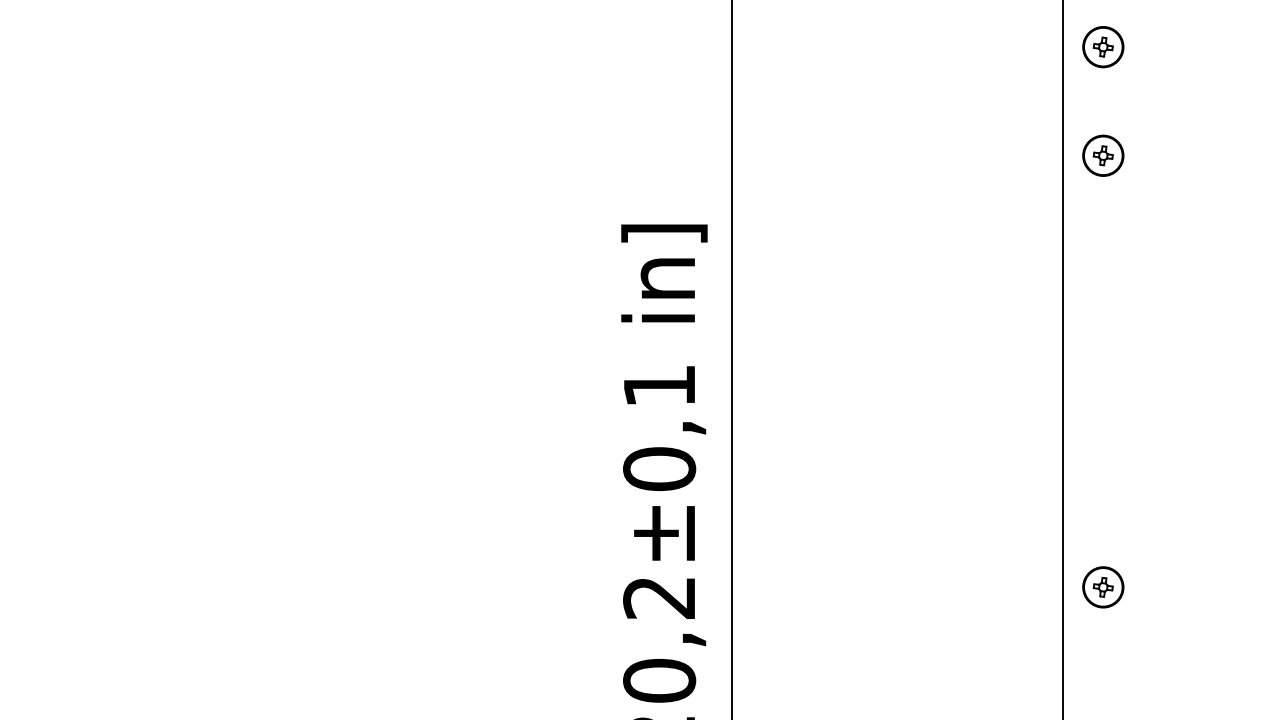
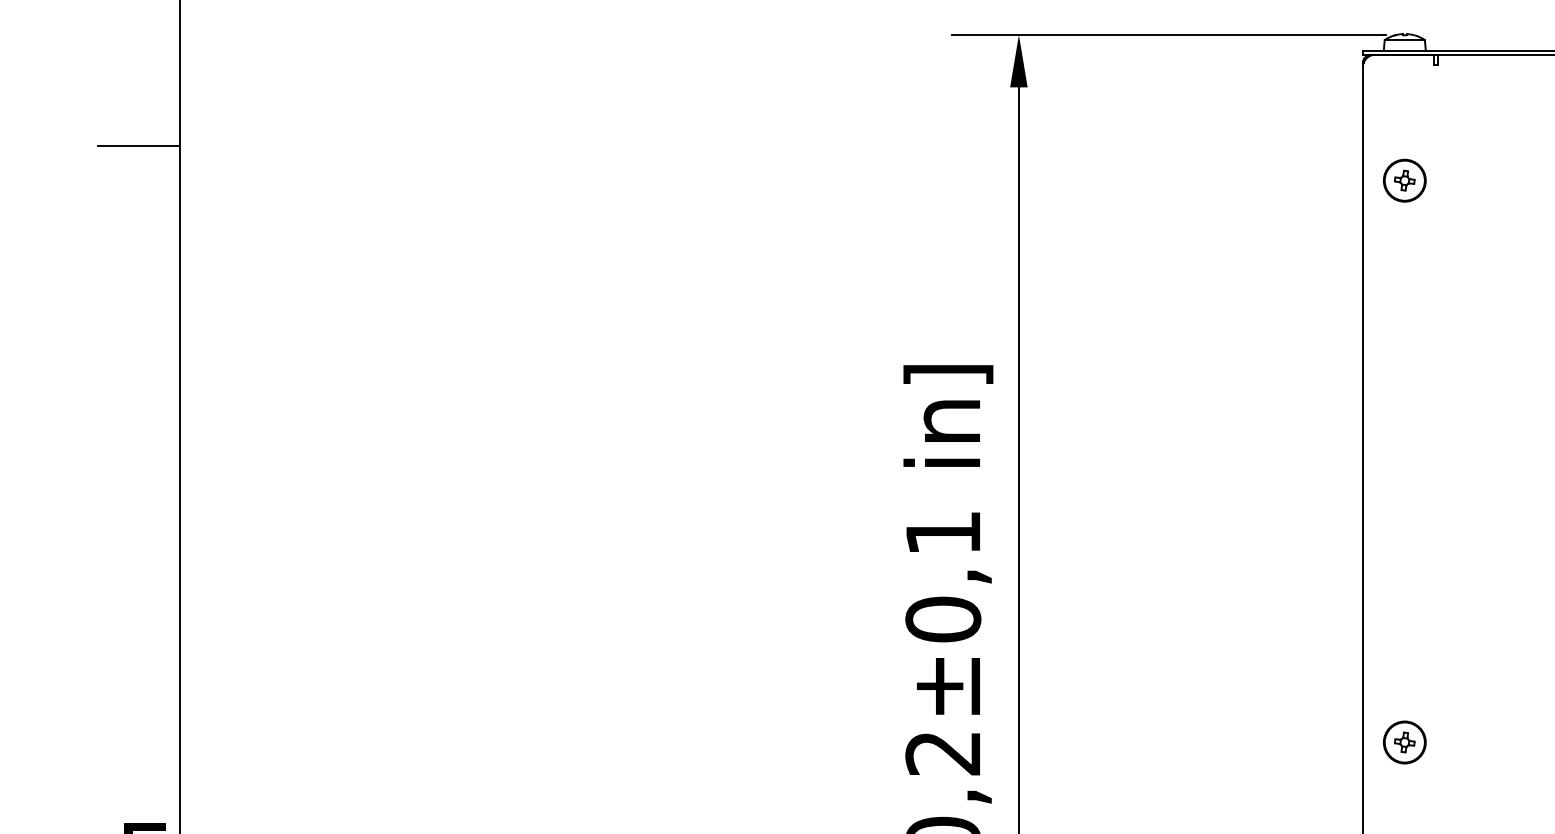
part: (1103, 155) -> (1404, 293), removed

